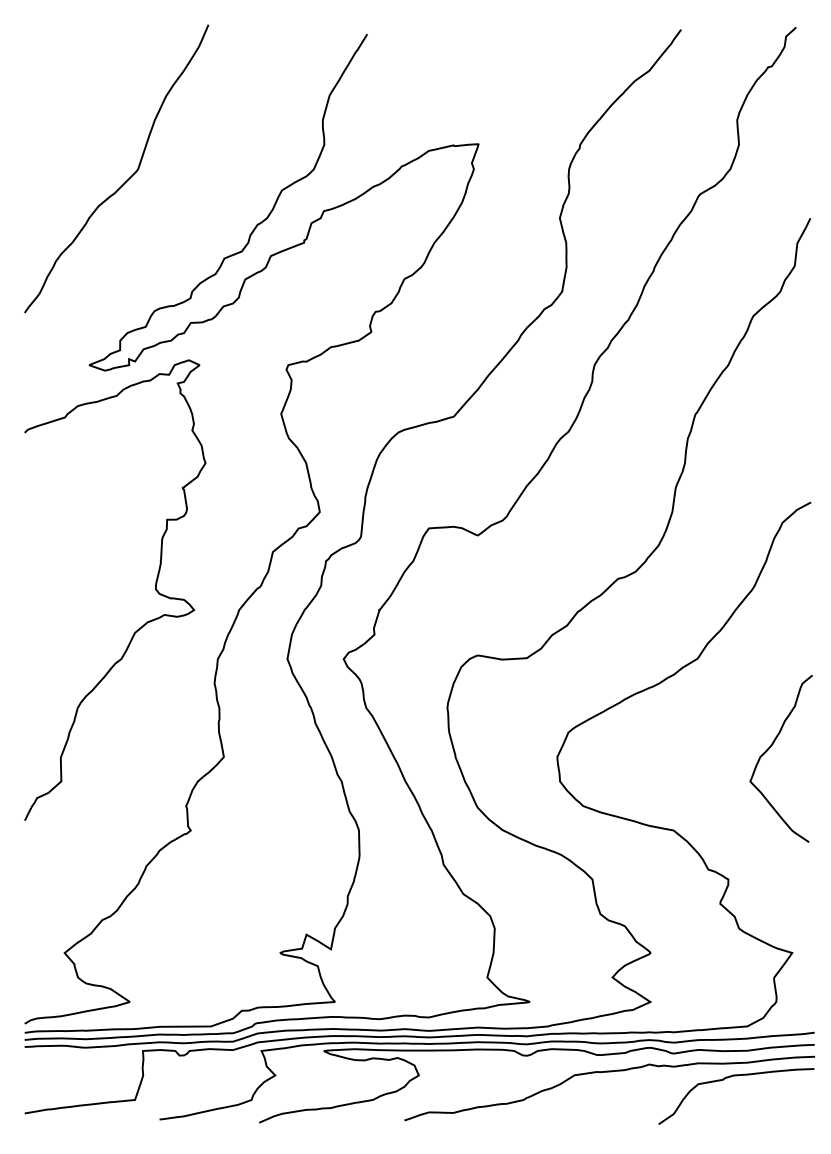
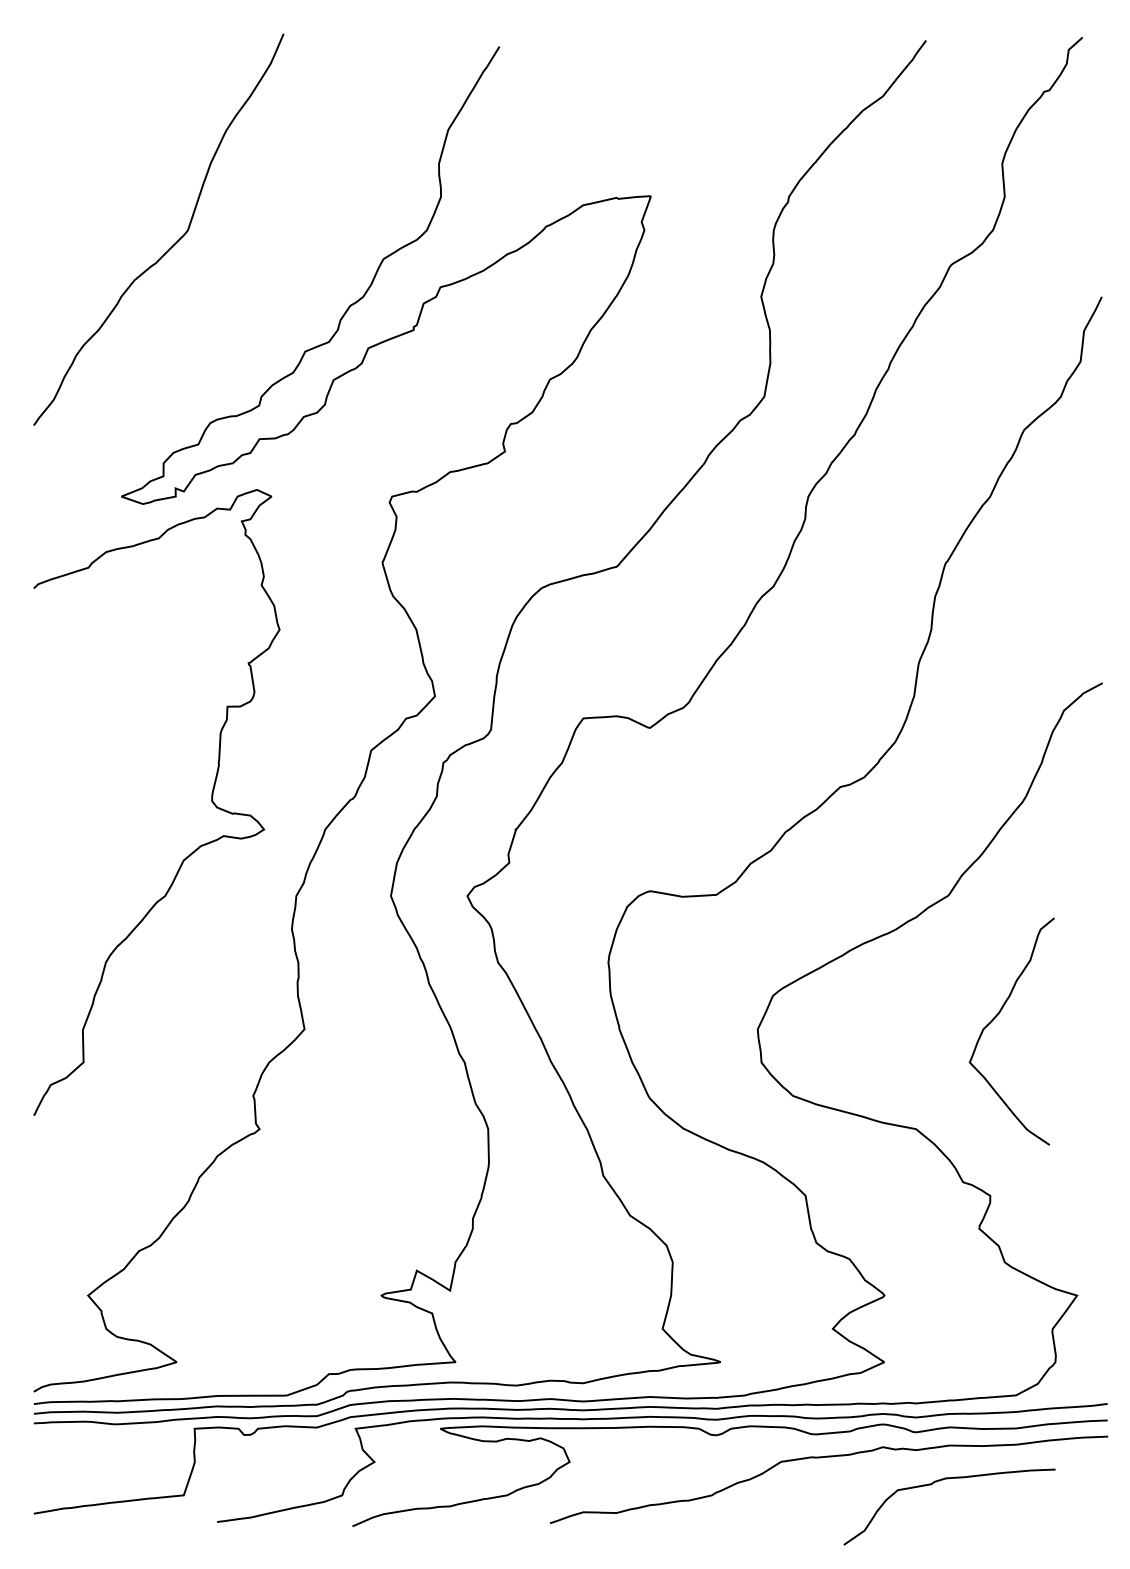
curve: (770, 748) -> (997, 1017), moved
curve: (731, 1077) -> (942, 1481), moved

